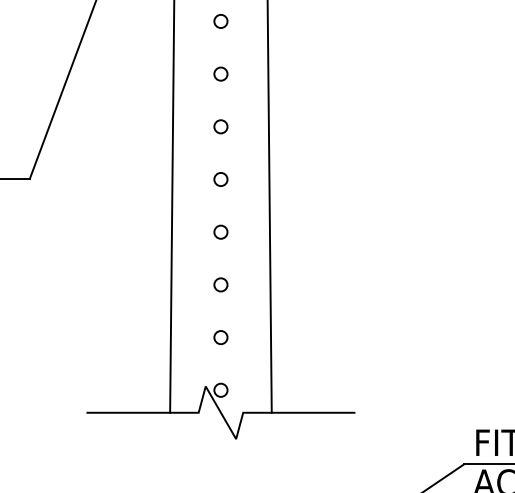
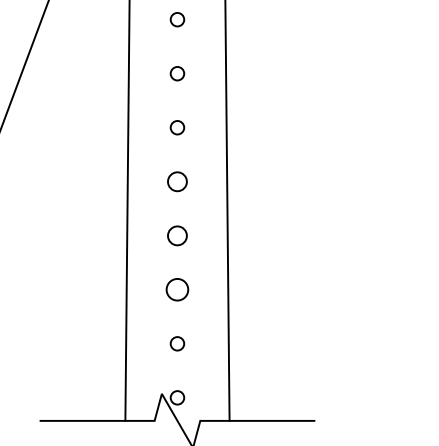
circle: (220, 179) -> (177, 181), size x1.4
circle: (220, 231) -> (177, 235), size x1.4
circle: (220, 284) -> (177, 289), size x1.6

